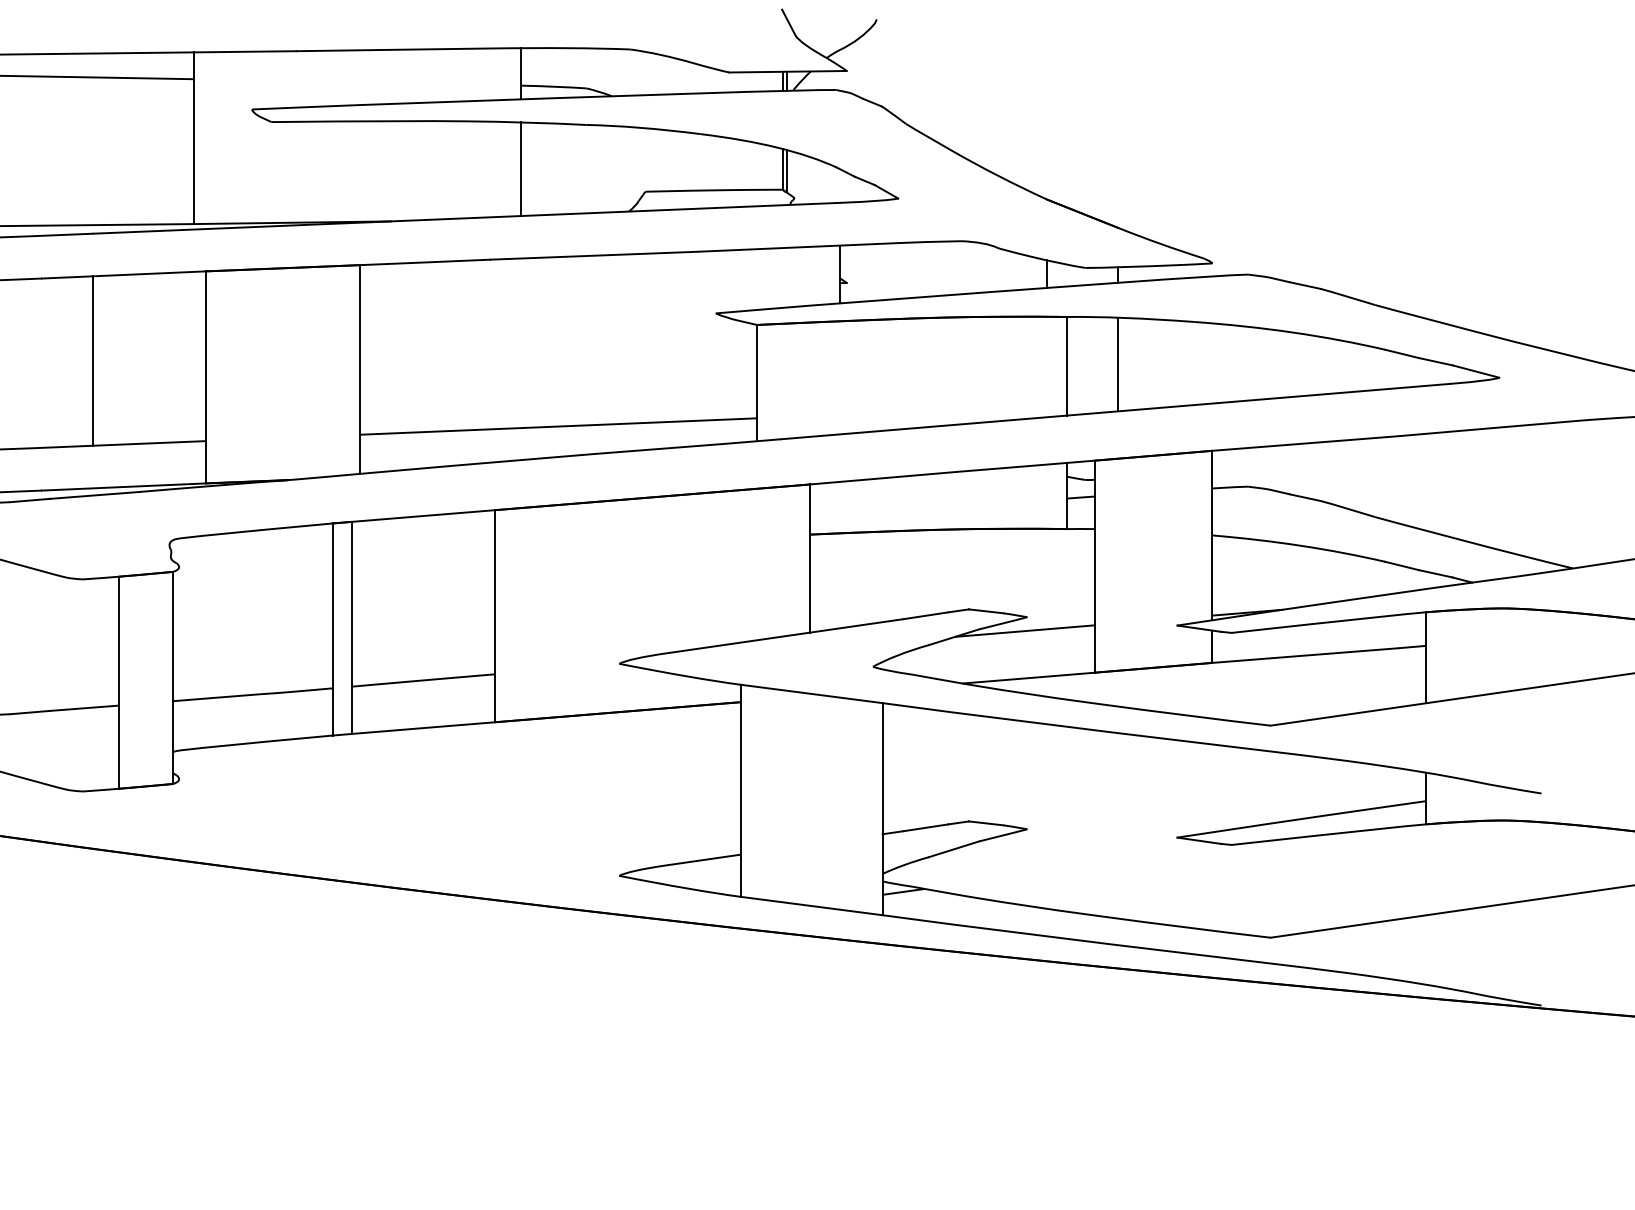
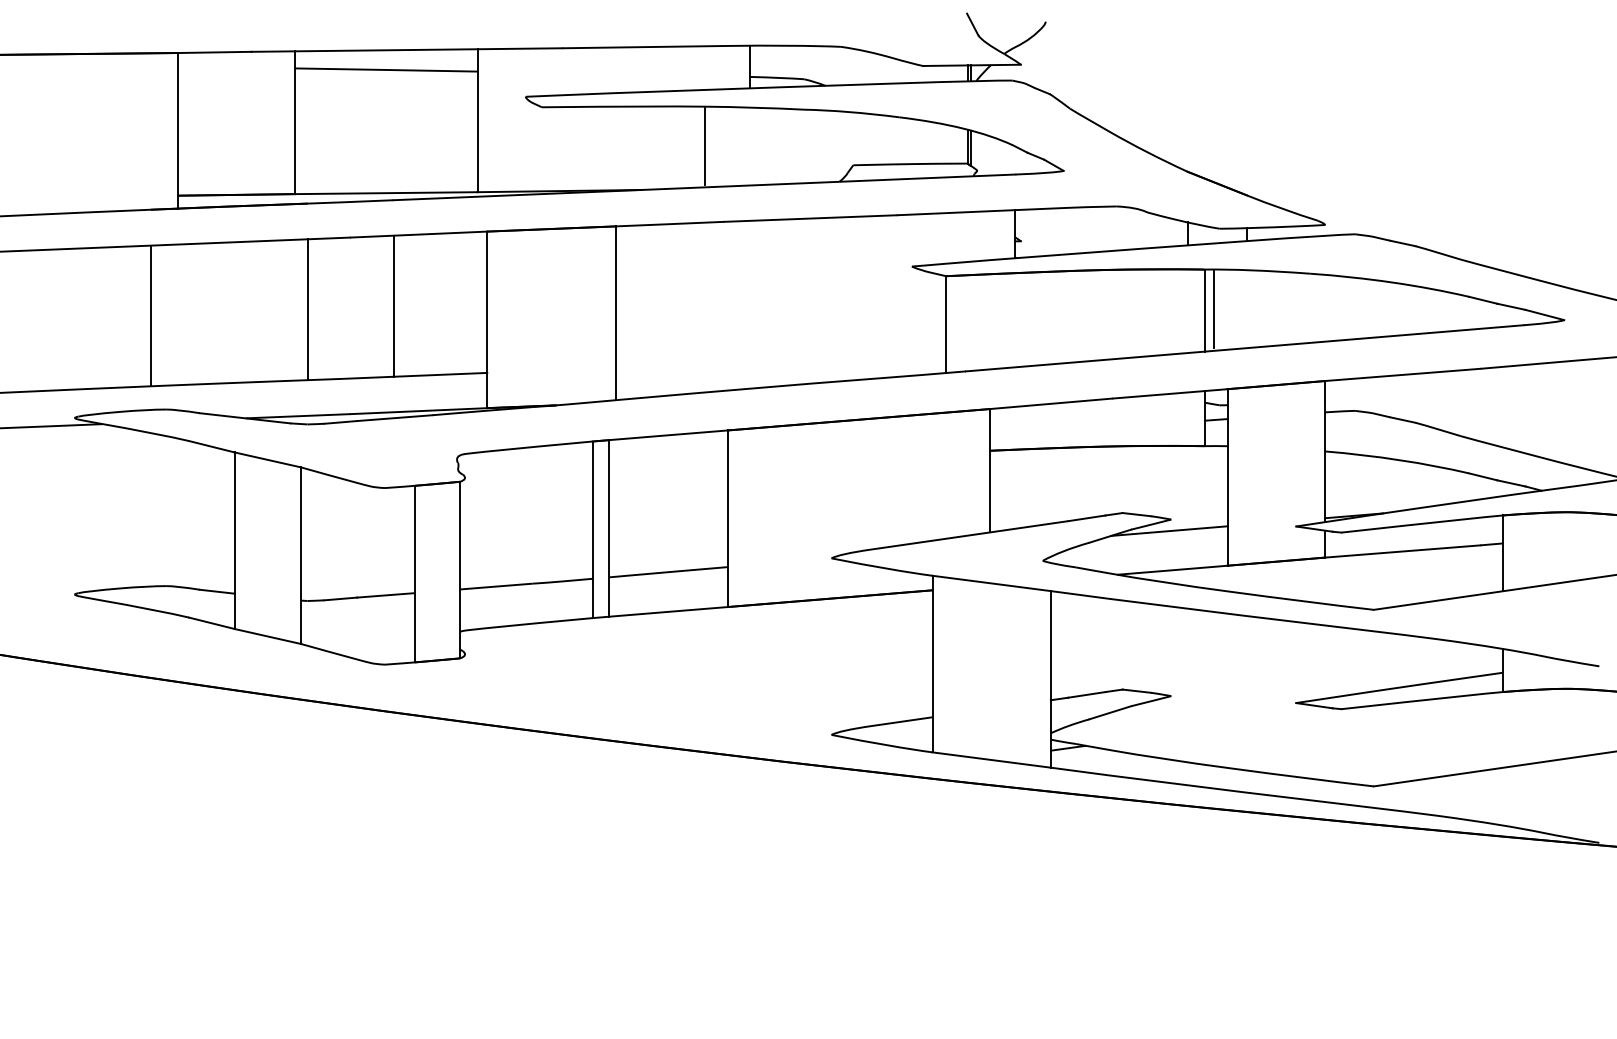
line: (520, 169) -> (704, 146), moved
line: (1117, 364) -> (1213, 309), moved
line: (558, 426) -> (780, 360), removed

